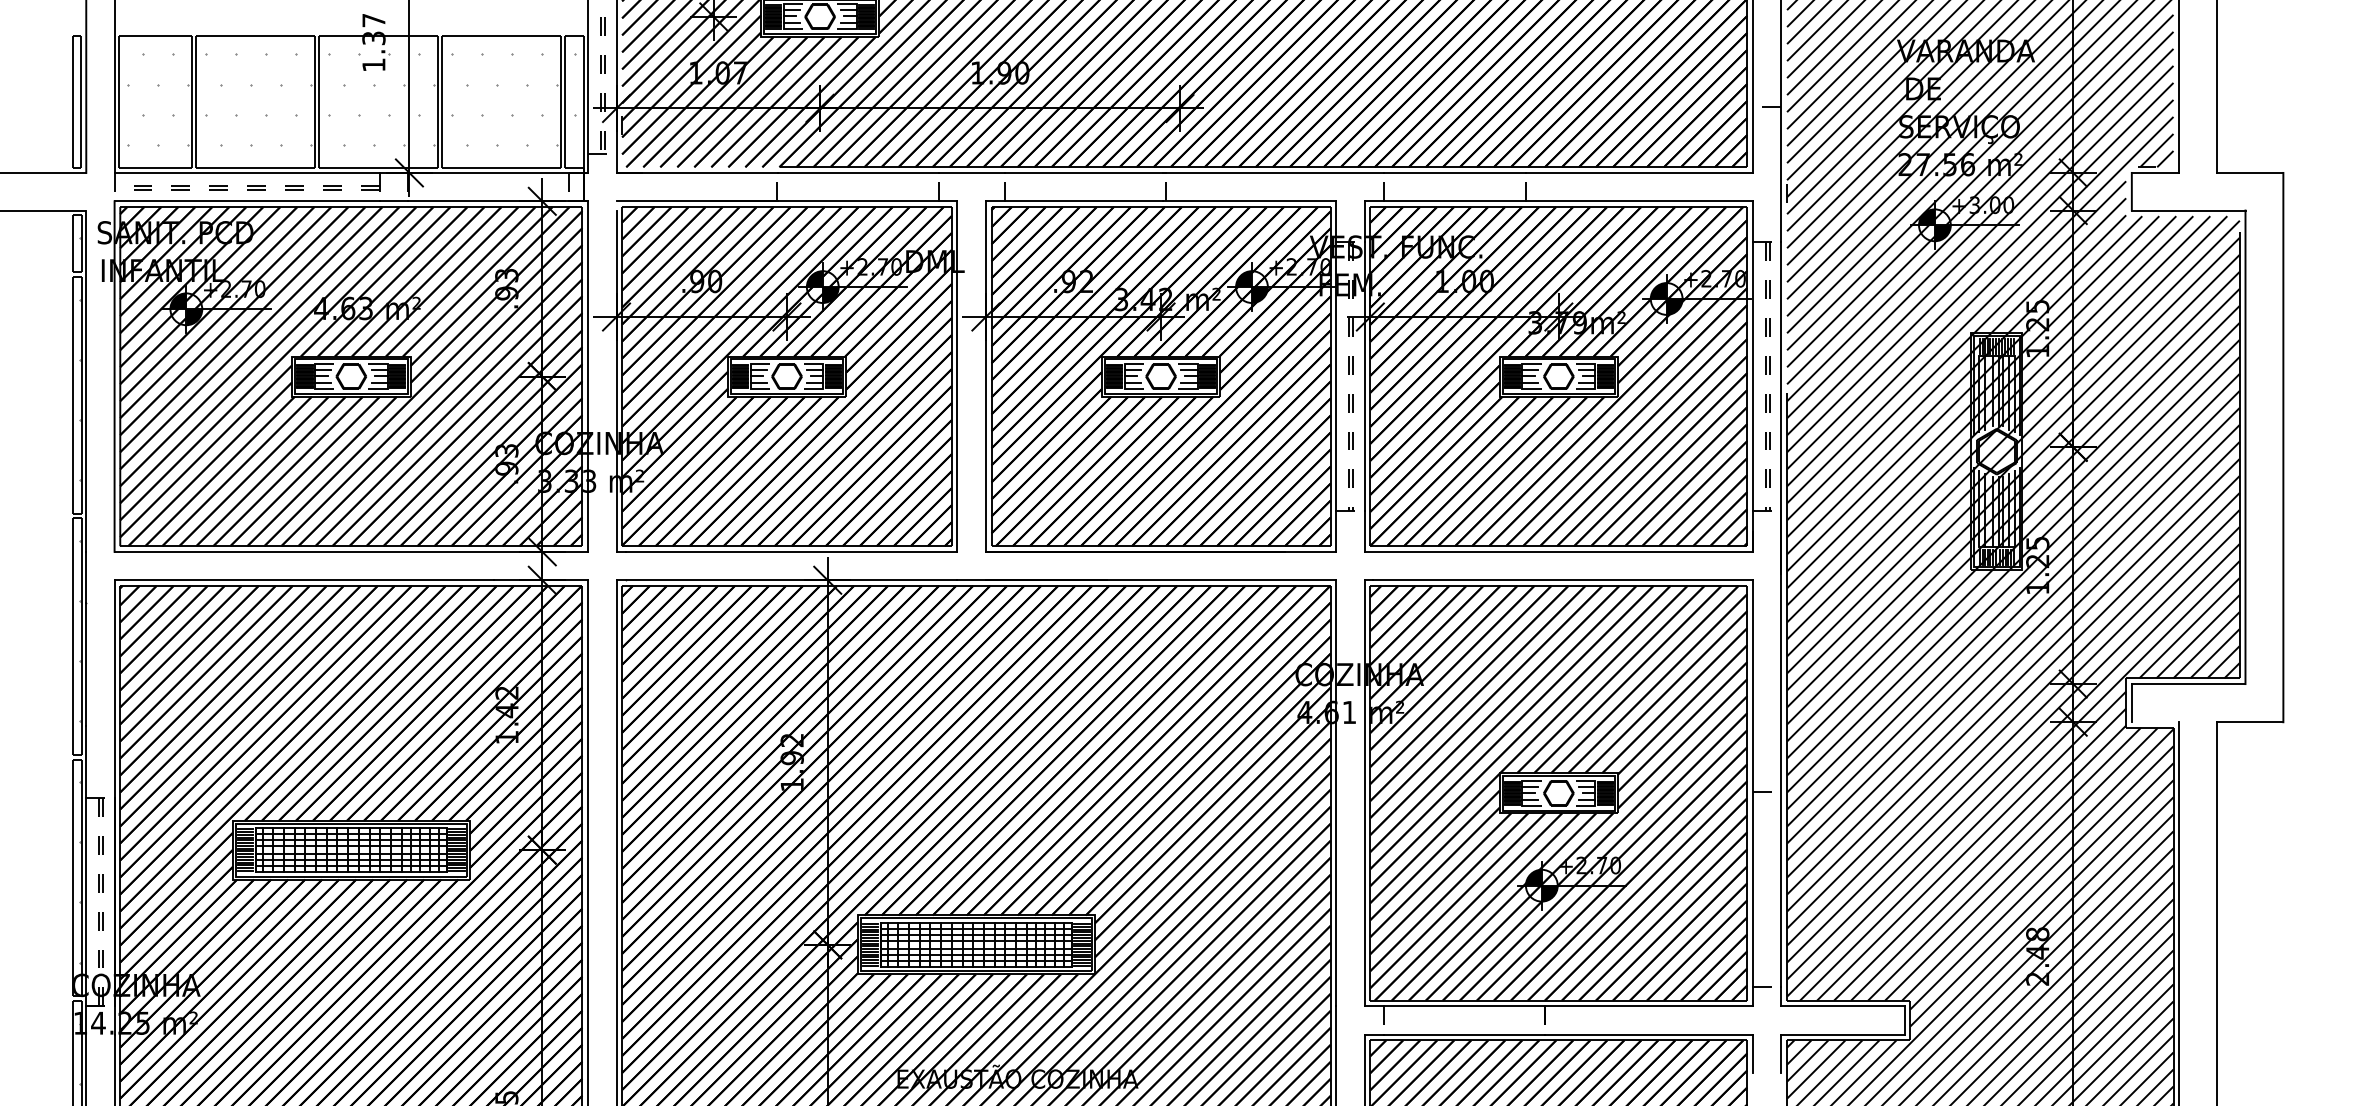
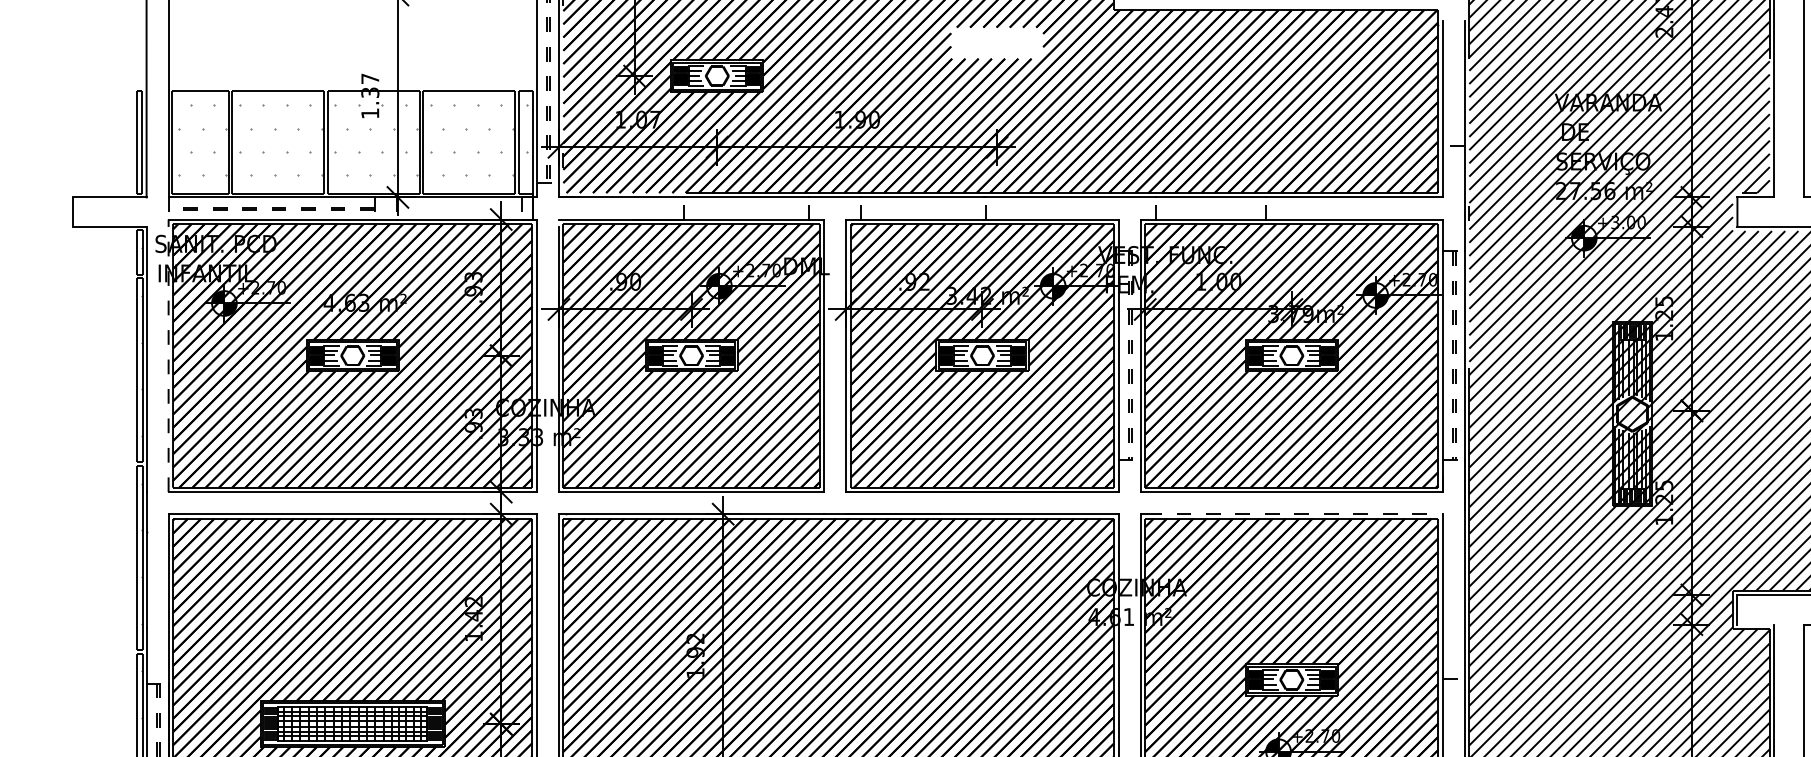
line: (114, 376) -> (168, 355), solid -> dashed
line: (1563, 580) -> (1295, 514), solid -> dashed

